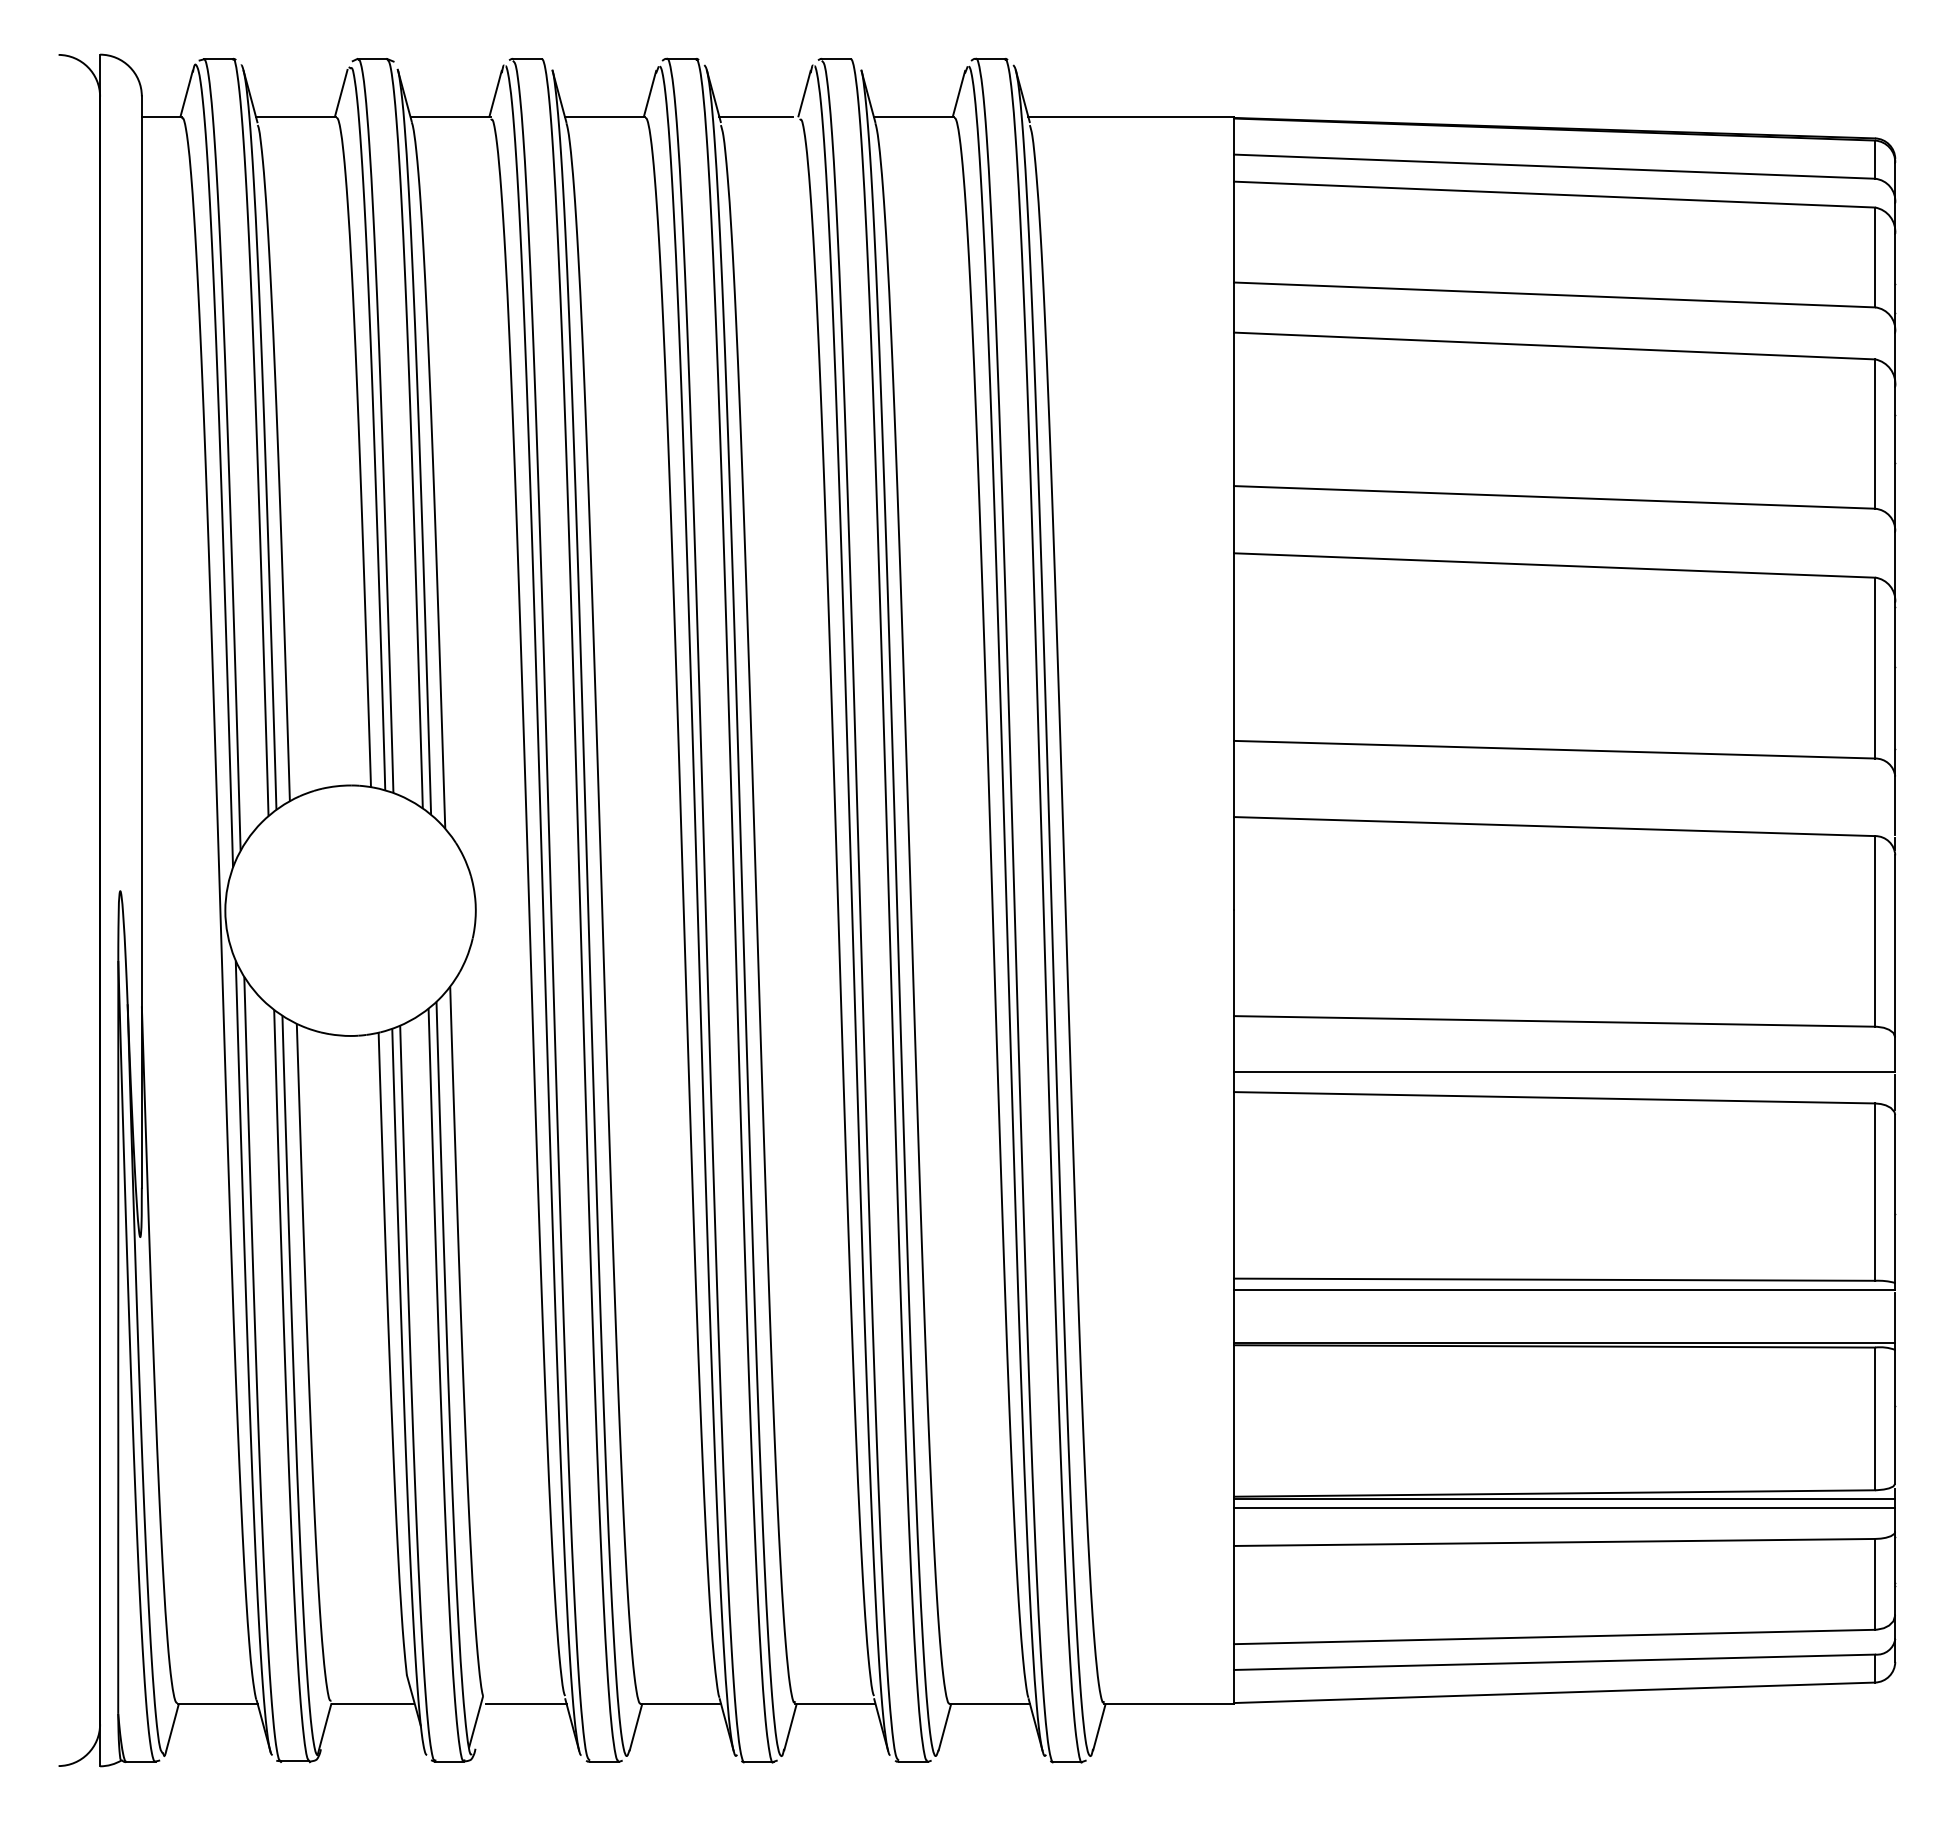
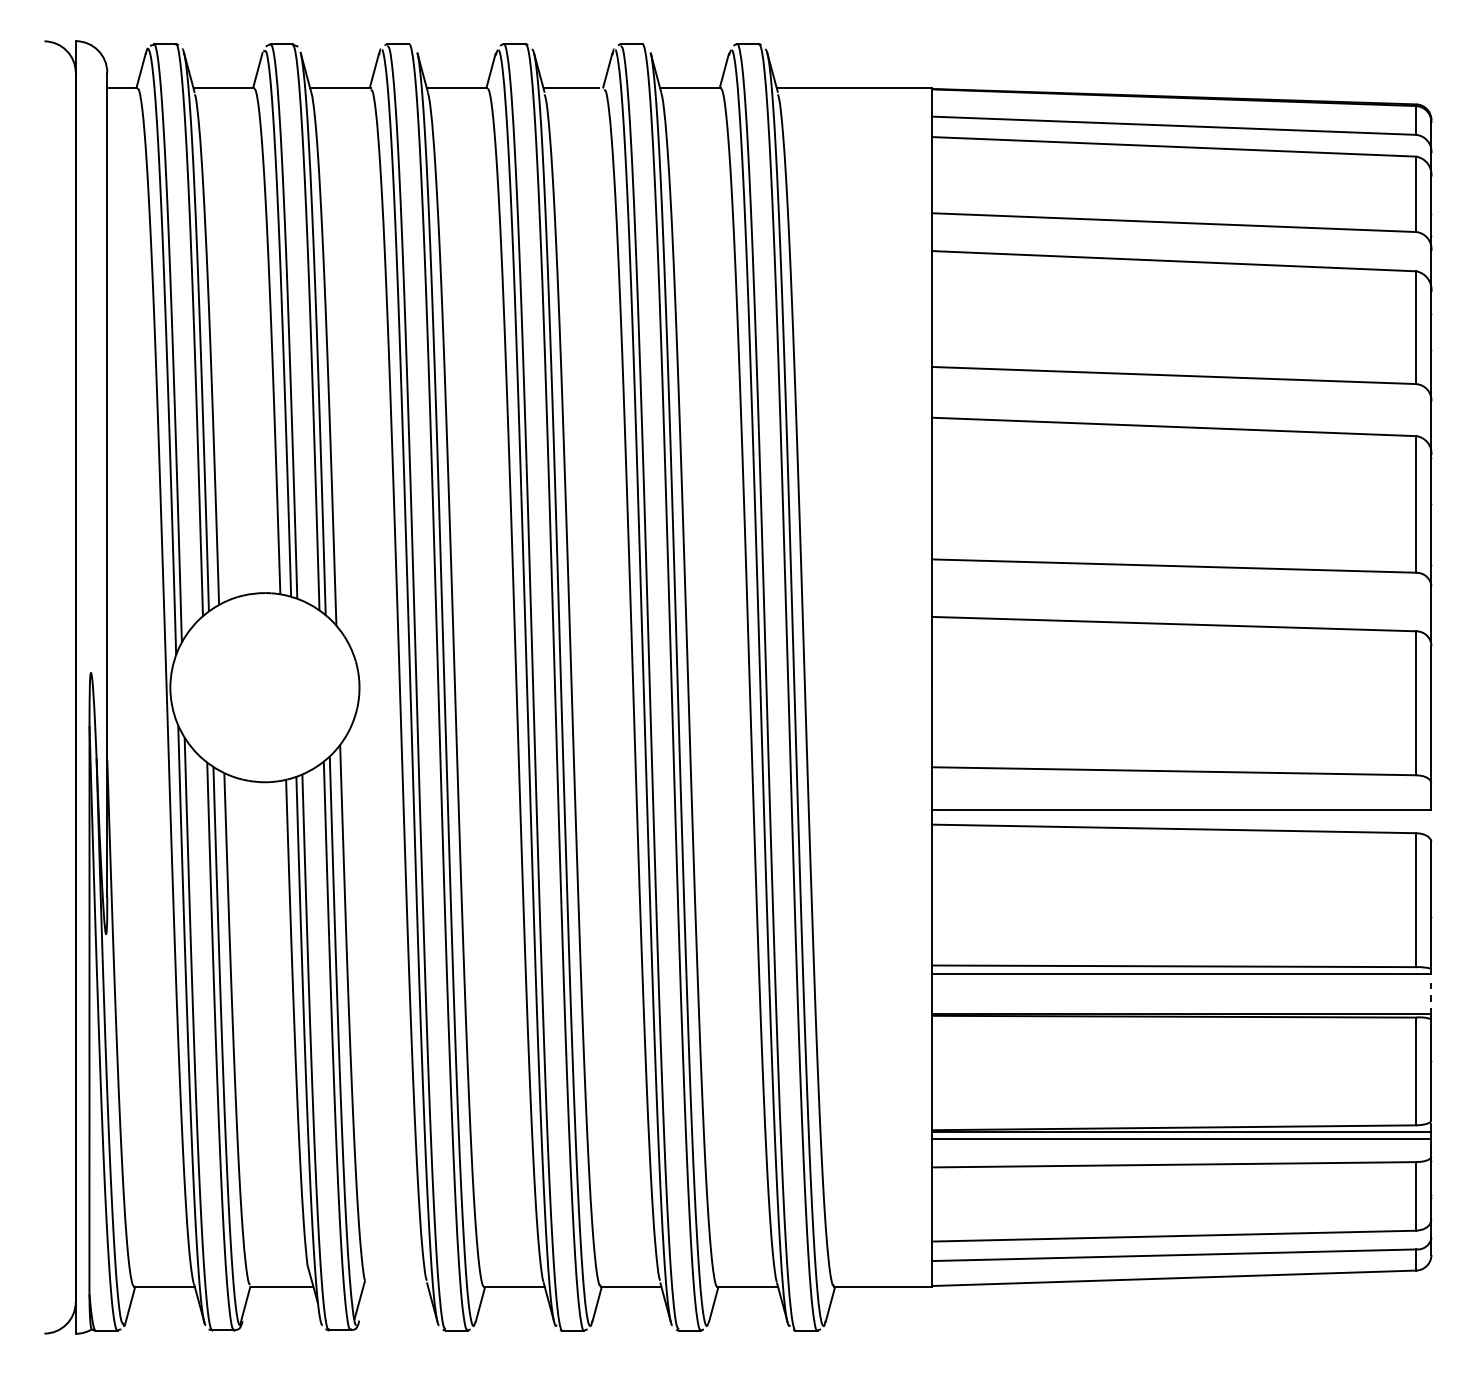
line: (1895, 1092) -> (1431, 824), removed
line: (1895, 1317) -> (1431, 994), solid -> dashed
line: (526, 1703) -> (397, 1286), removed

